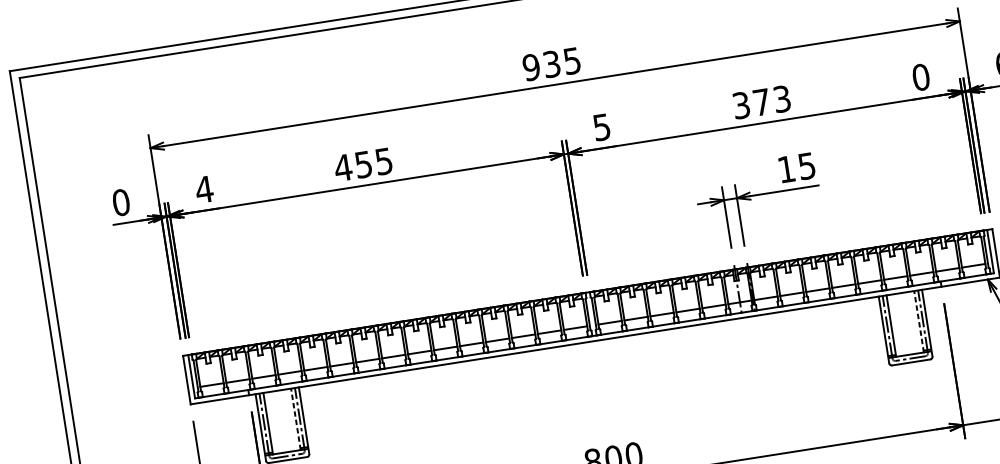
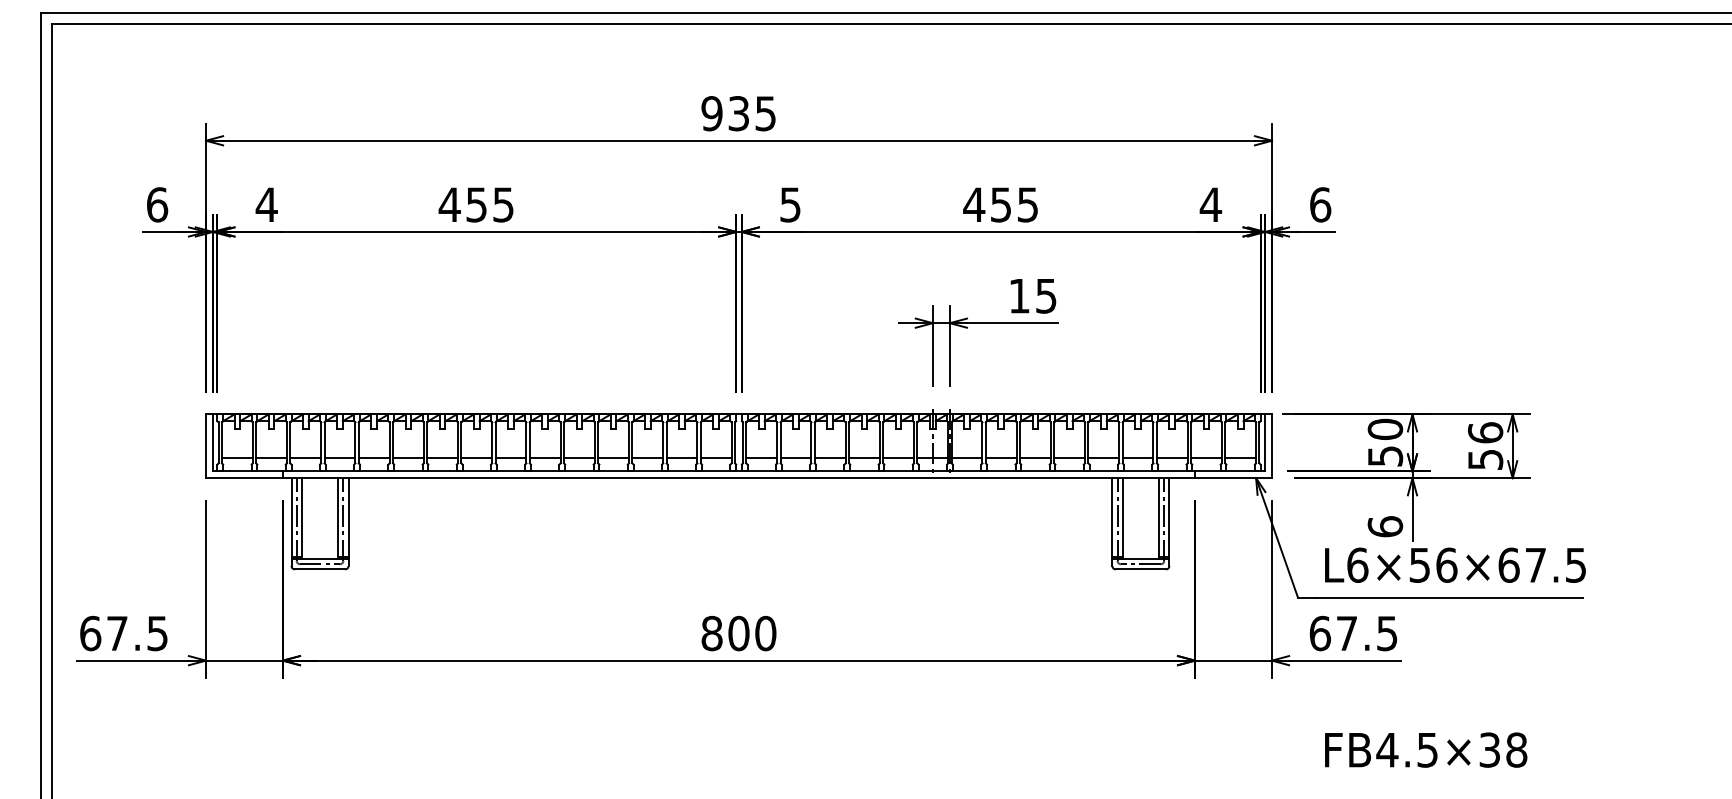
text: (920, 77) -> (1210, 204), 0 -> 4
text: (761, 102) -> (1000, 204), 373 -> 455
text: (121, 202) -> (157, 204), 0 -> 6
line: (919, 321) -> (1159, 518), dashed -> solid
line: (296, 419) -> (338, 518), dashed -> solid

